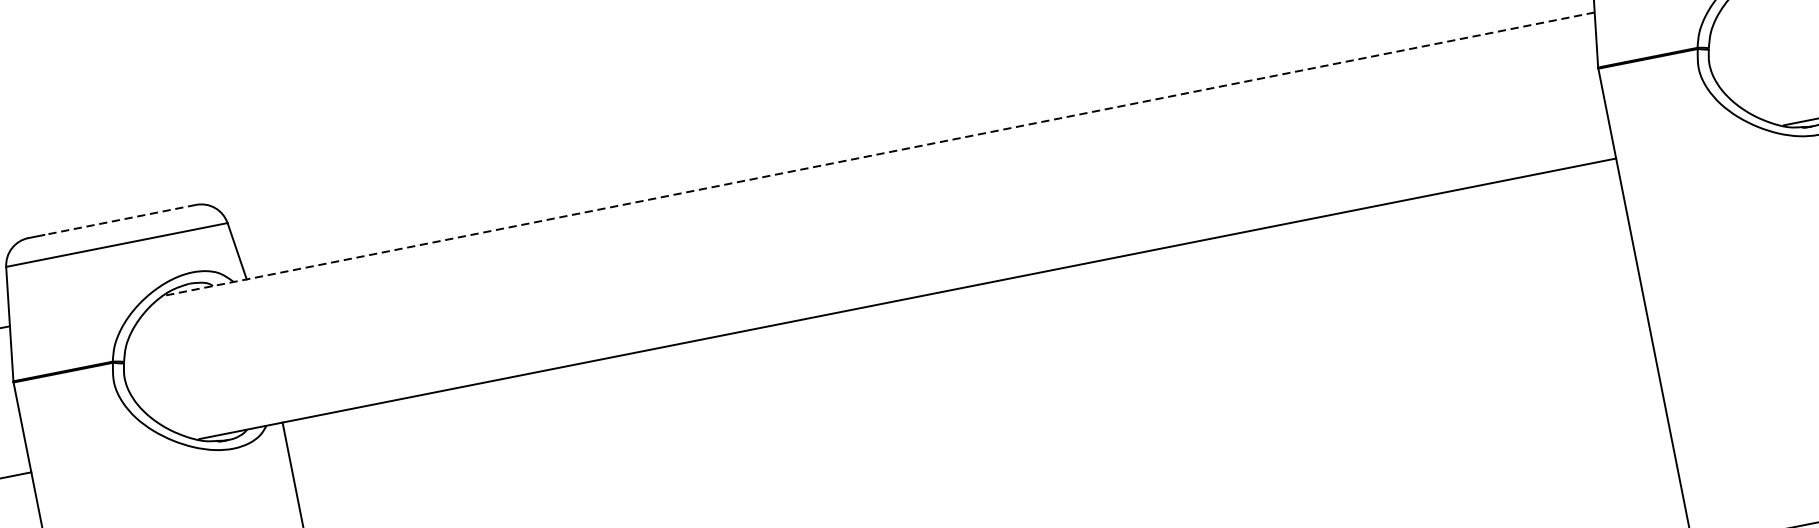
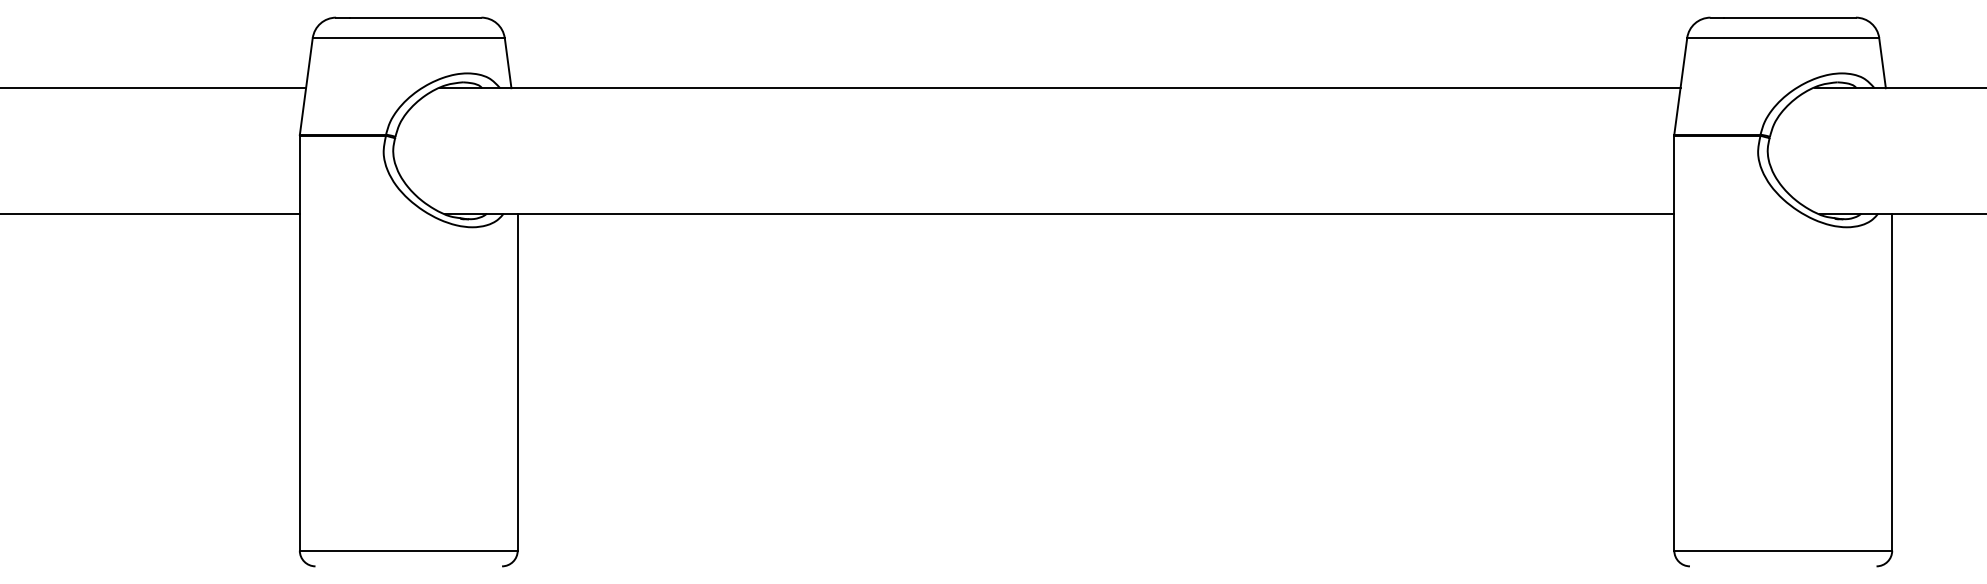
line: (878, 154) -> (1059, 88), dashed -> solid
line: (119, 219) -> (415, 17), dashed -> solid

